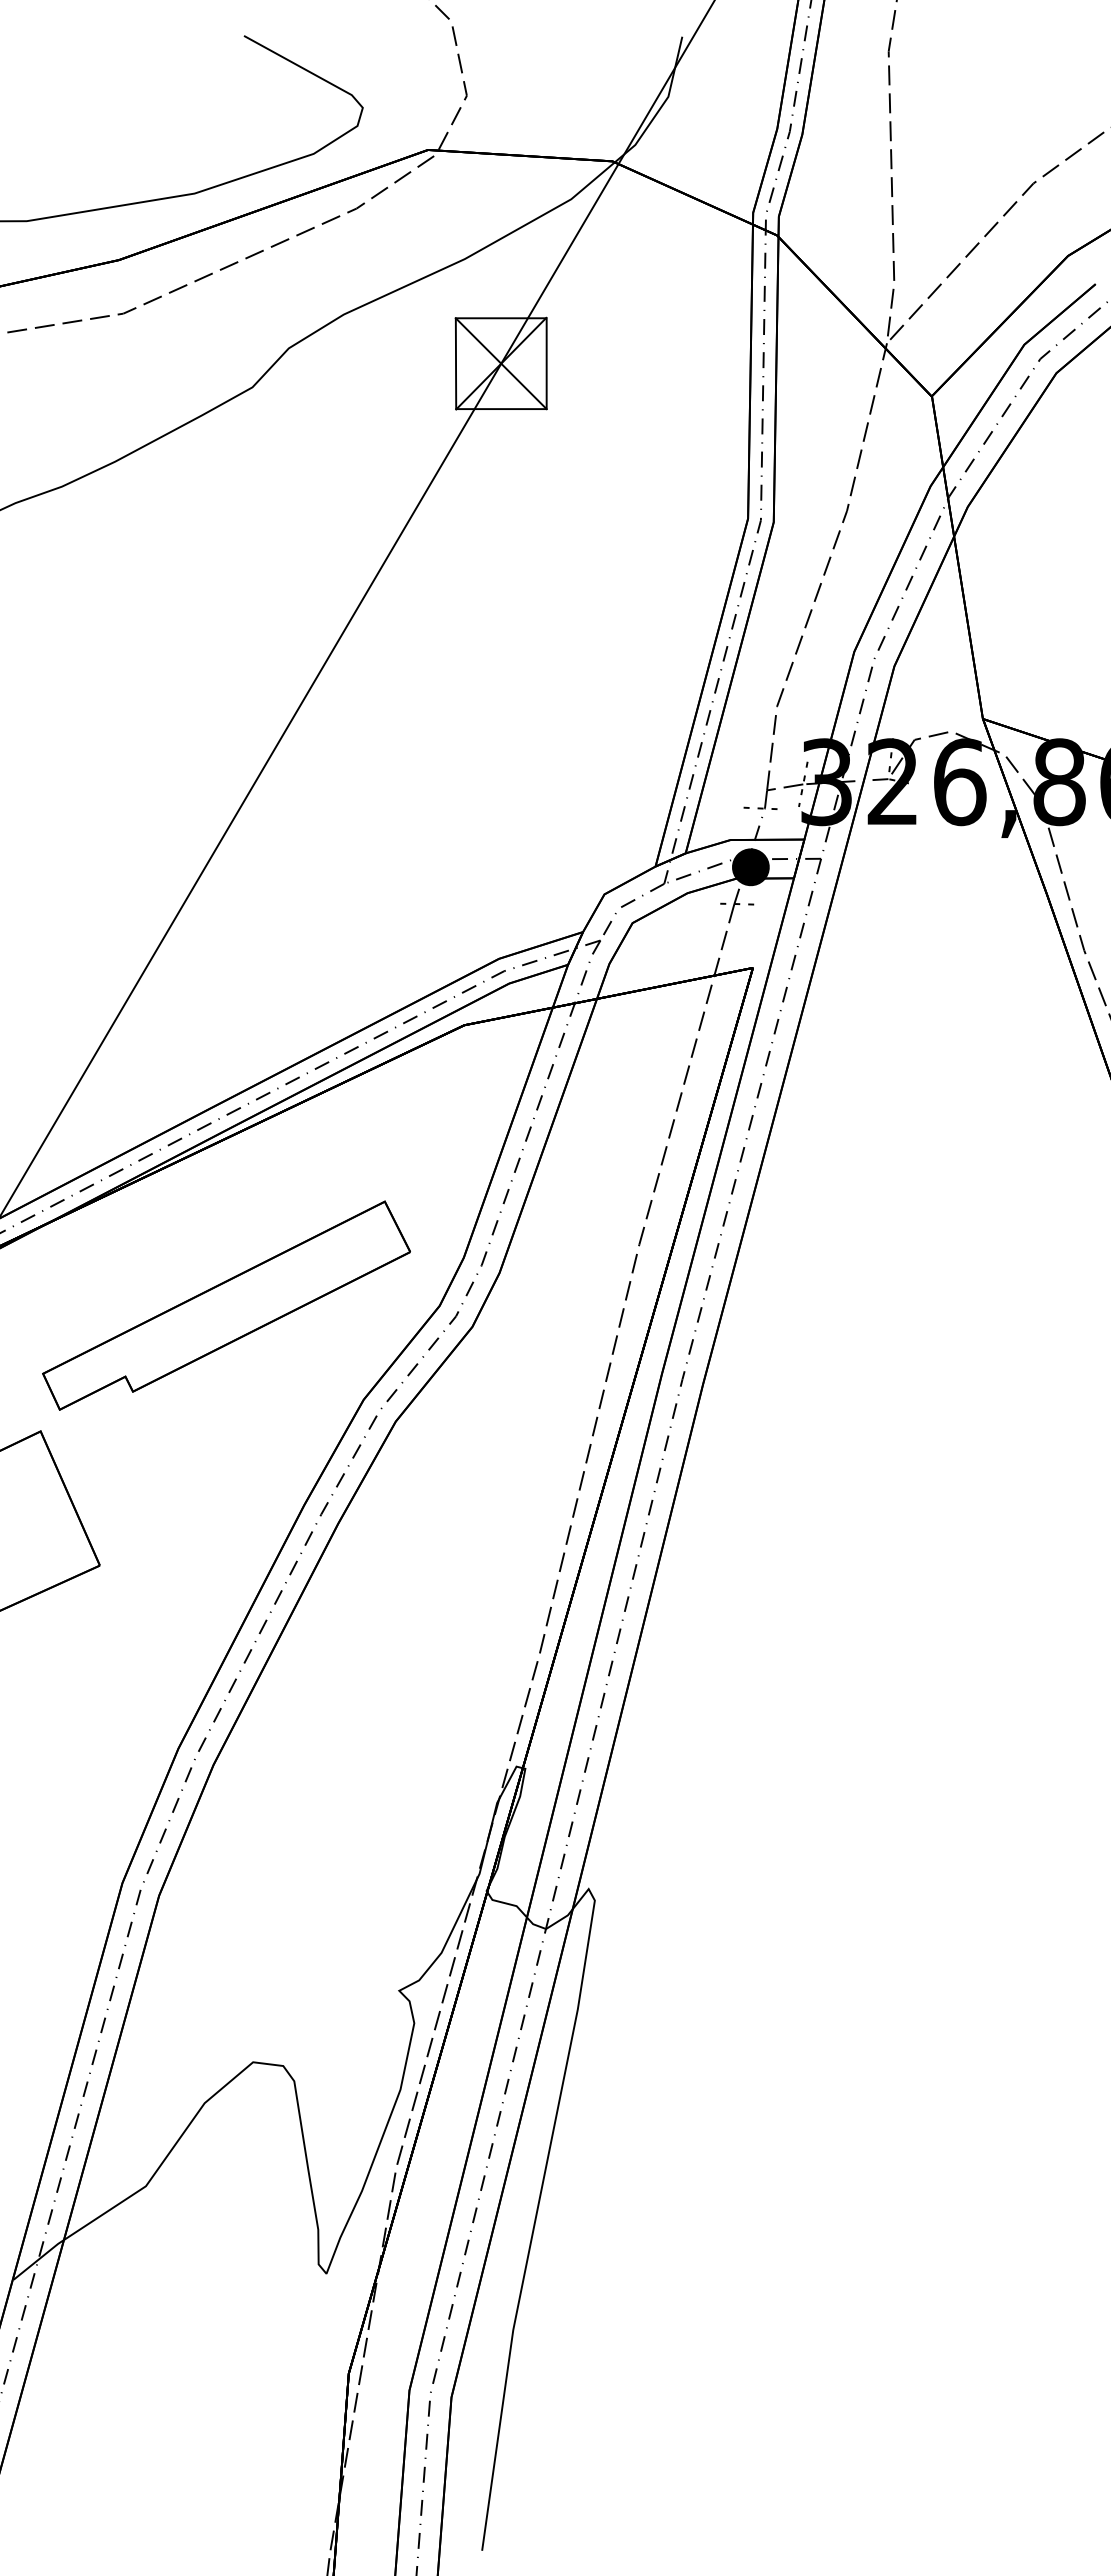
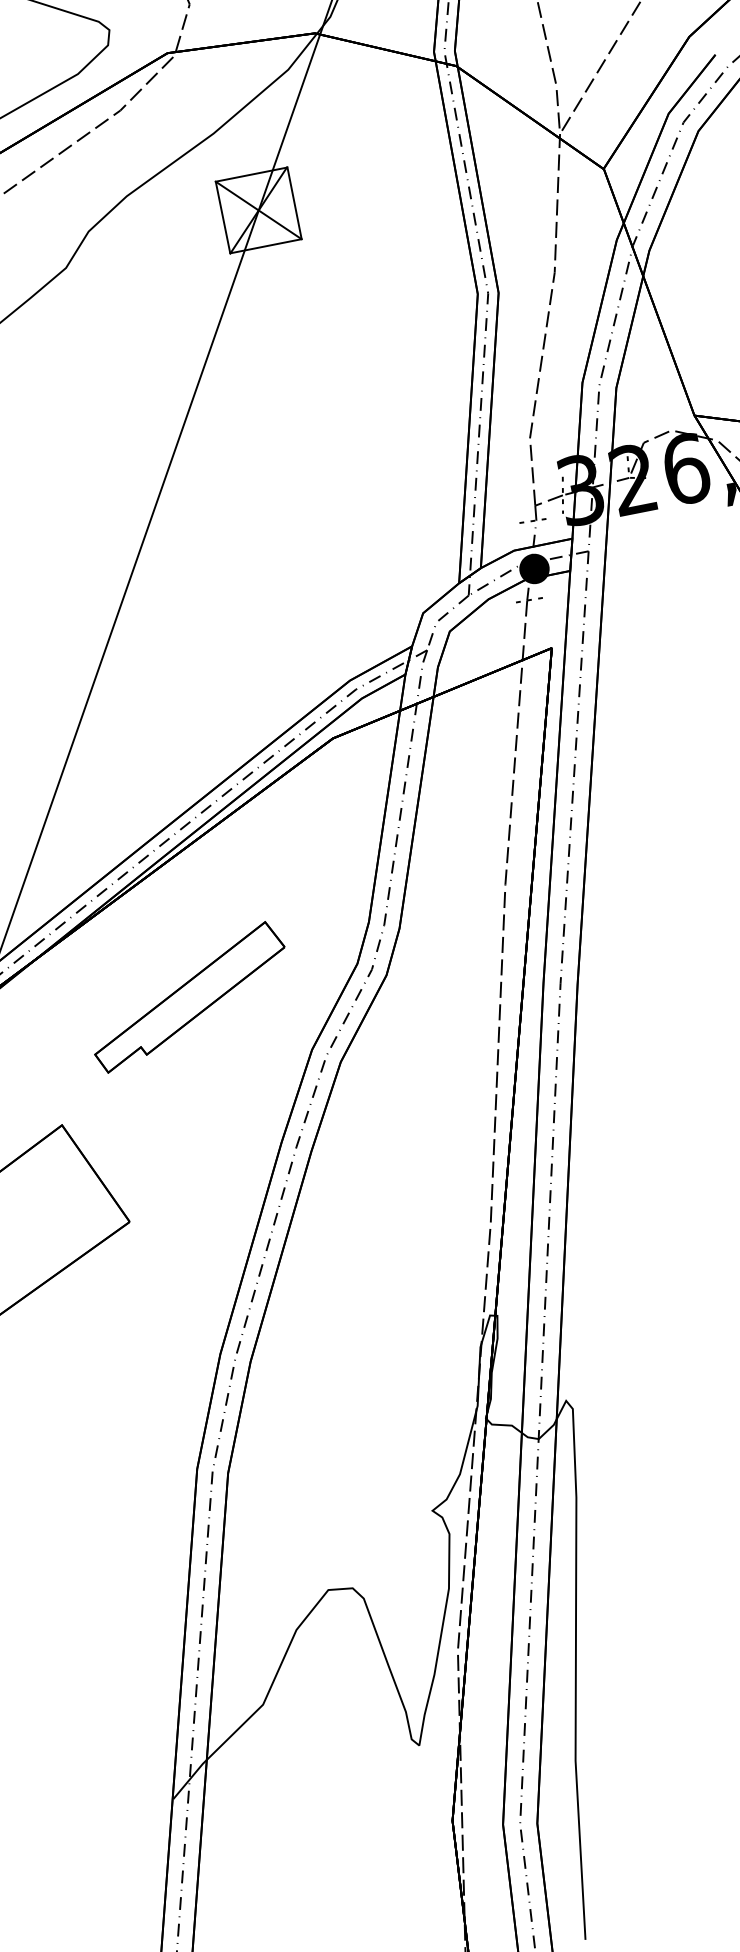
part: (226, 1305) -> (189, 996), size x0.7

